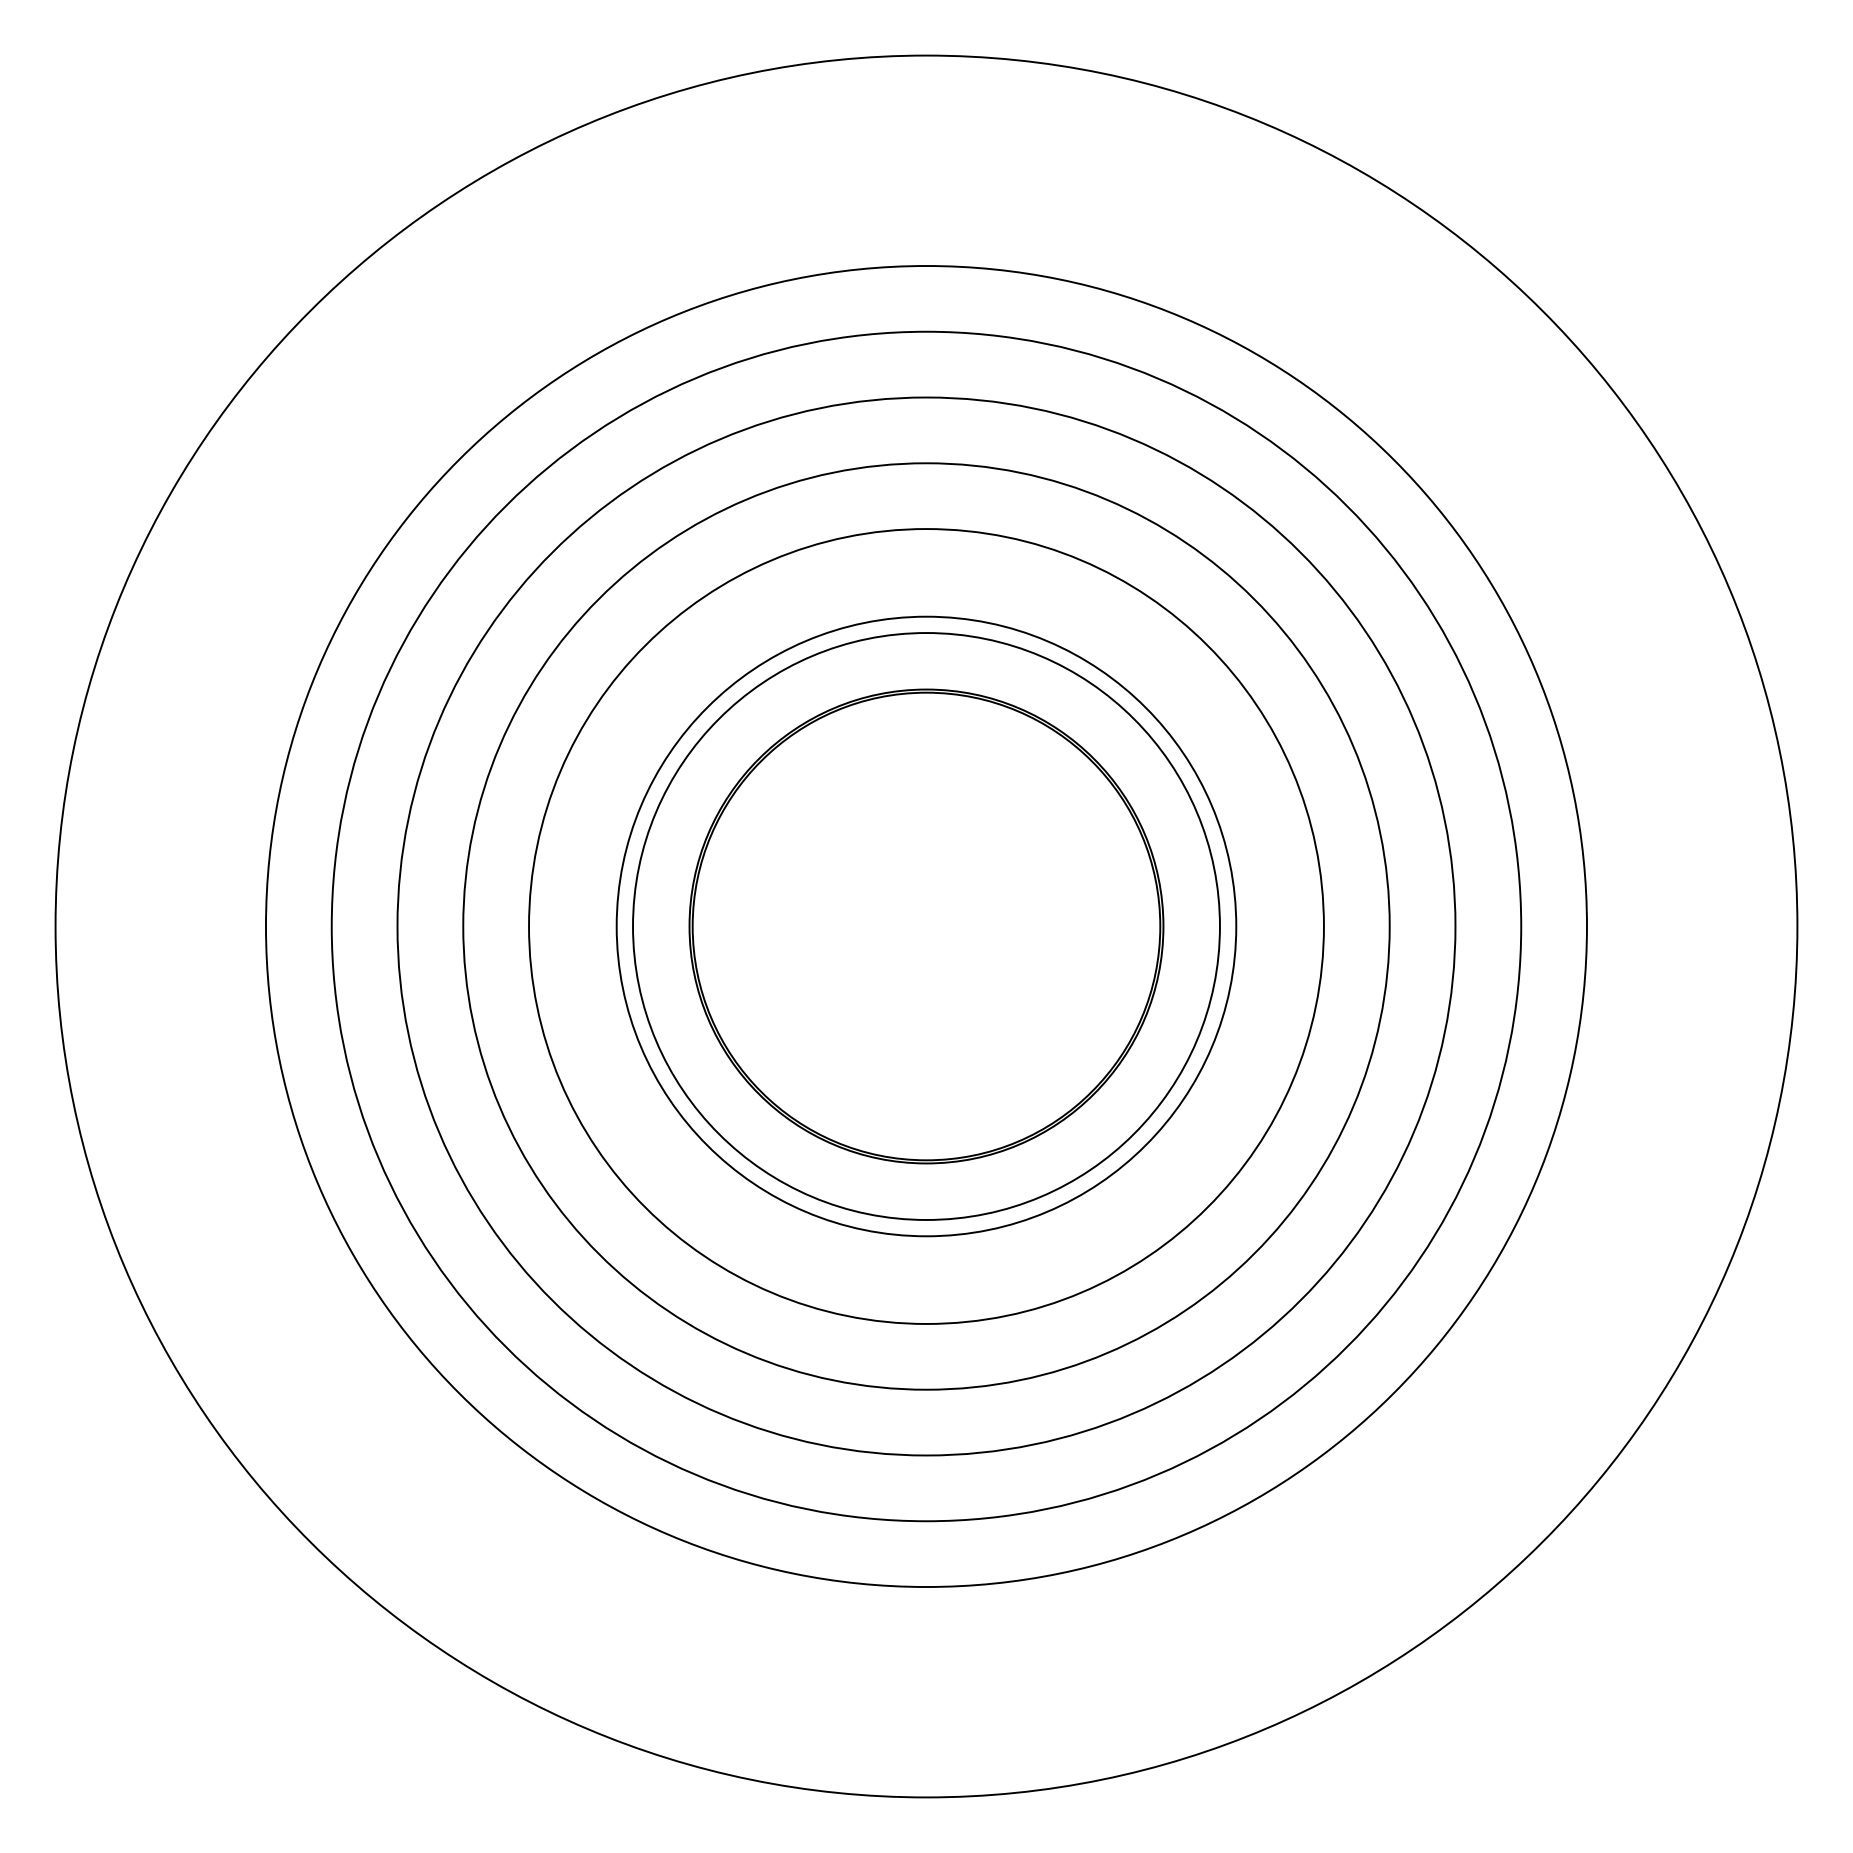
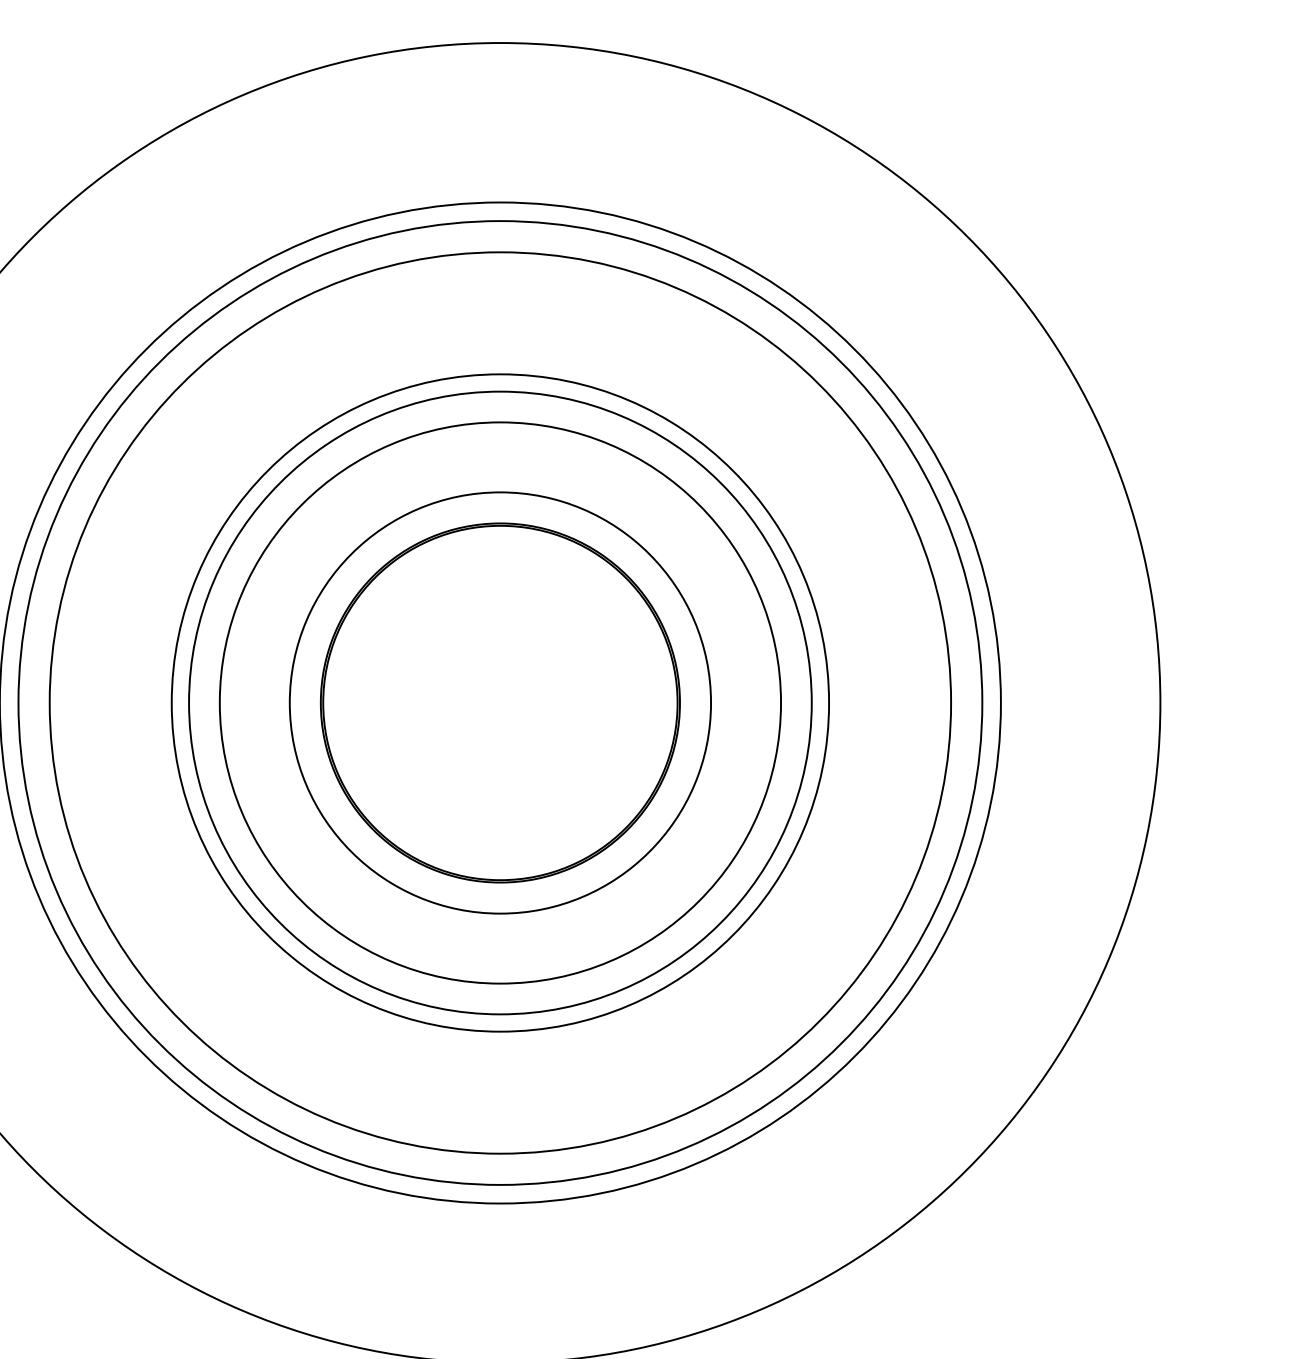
circle: (926, 926) -> (500, 703), size x0.6
circle: (926, 926) -> (500, 703), size x0.7
circle: (926, 926) -> (500, 703), size x1.4
circle: (926, 926) -> (500, 703), size x1.4
circle: (926, 926) -> (500, 703), size x1.6

